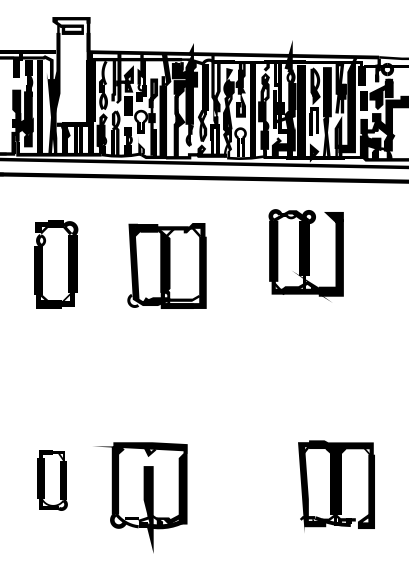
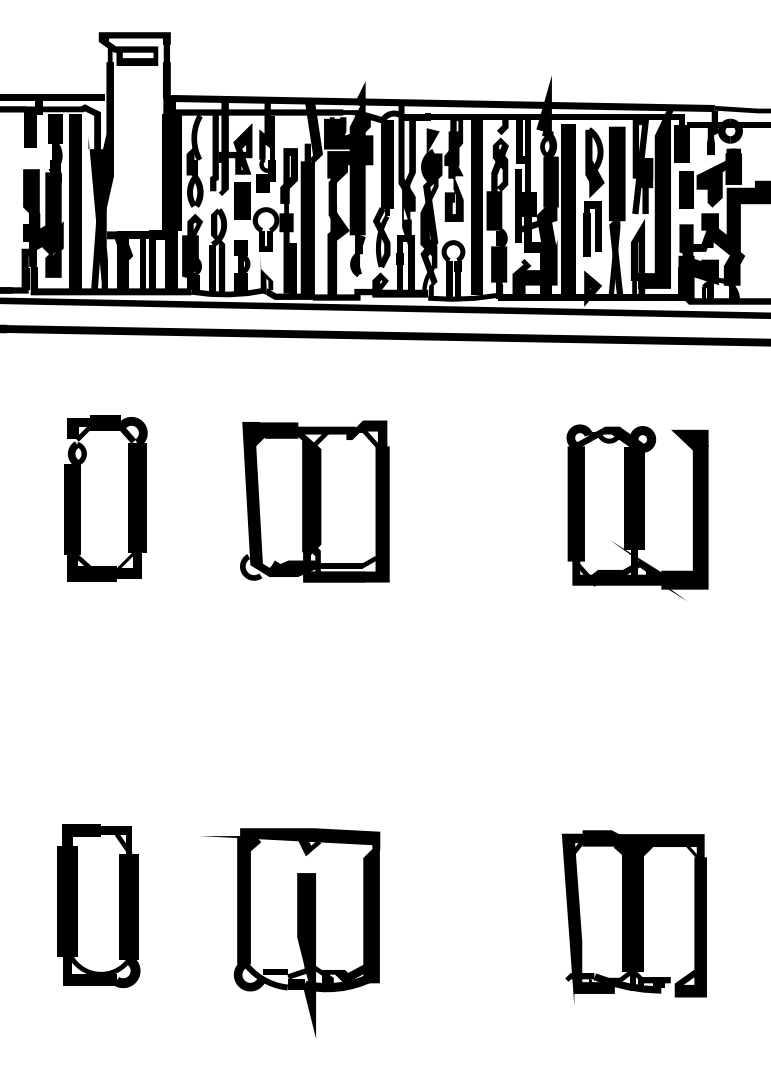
part: (305, 255) -> (636, 511), moved
part: (52, 480) -> (98, 905), size x1.43
part: (140, 497) -> (291, 932), moved

